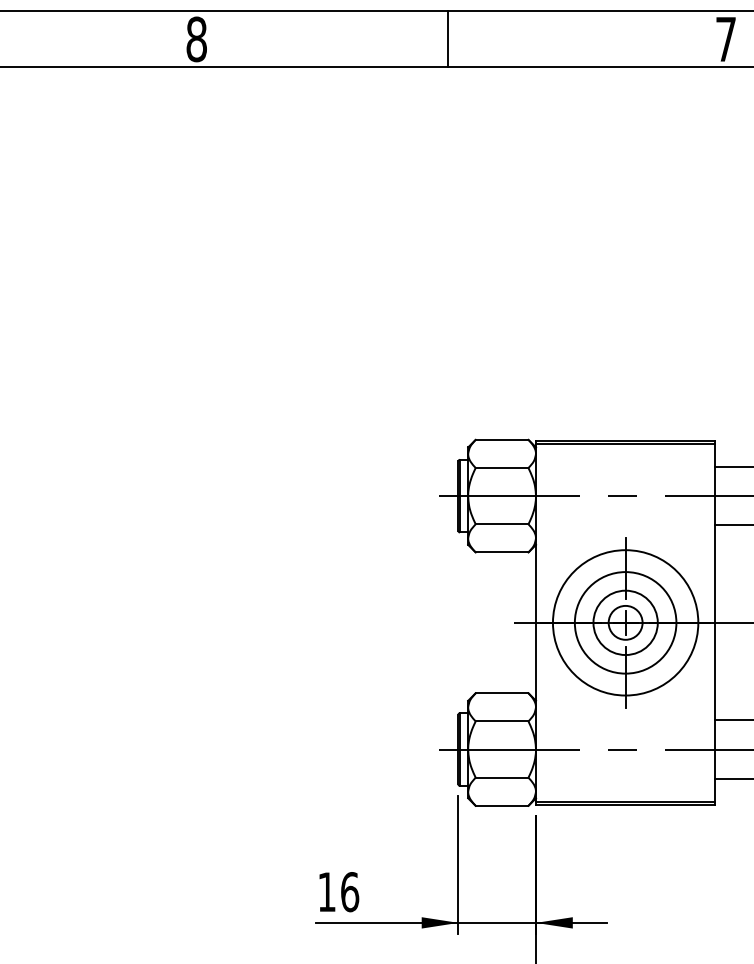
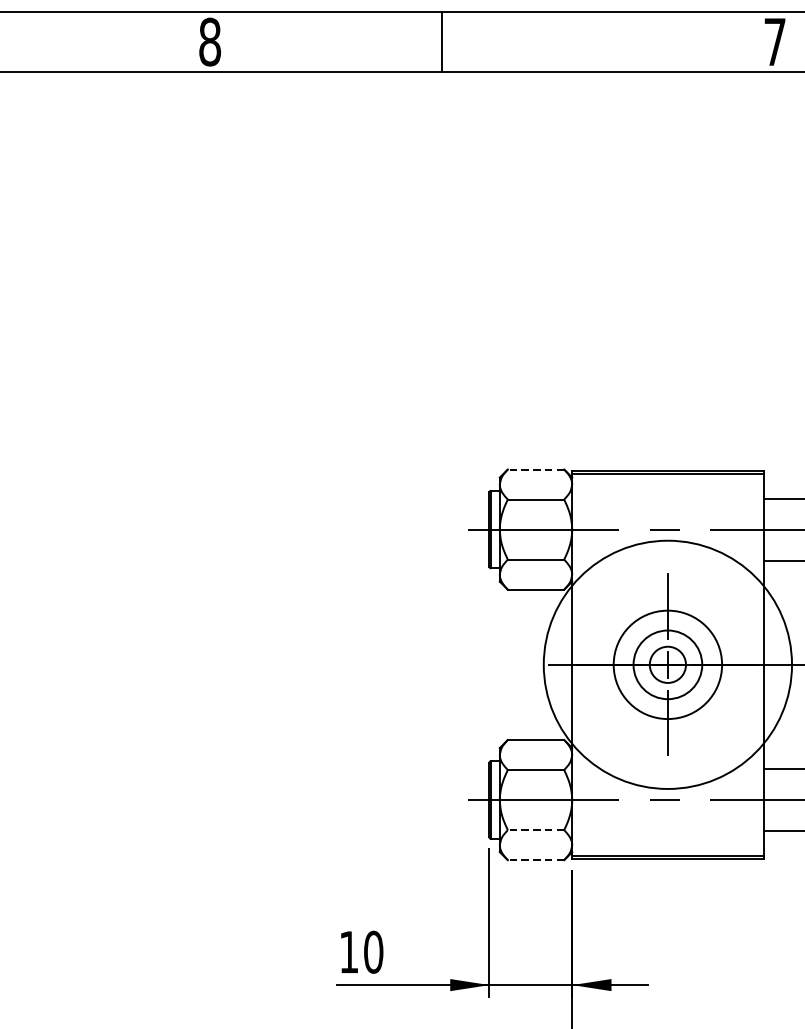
line: (448, 39) -> (442, 42), moved
line: (501, 439) -> (535, 469), solid -> dashed
circle: (625, 622) -> (667, 664), size x1.6
line: (501, 777) -> (535, 829), solid -> dashed
line: (501, 805) -> (535, 859), solid -> dashed
text: (350, 892) -> (374, 952), 16 -> 10

